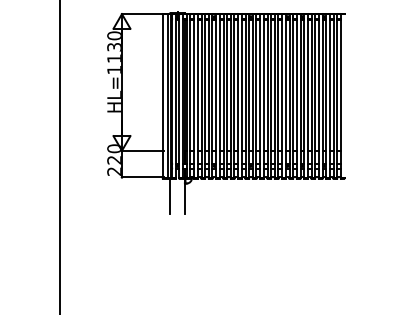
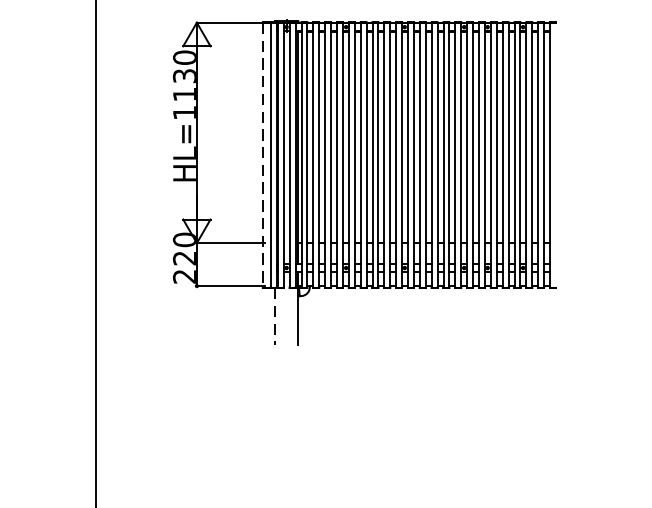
line: (162, 96) -> (262, 155), solid -> dashed
line: (170, 196) -> (275, 316), solid -> dashed

